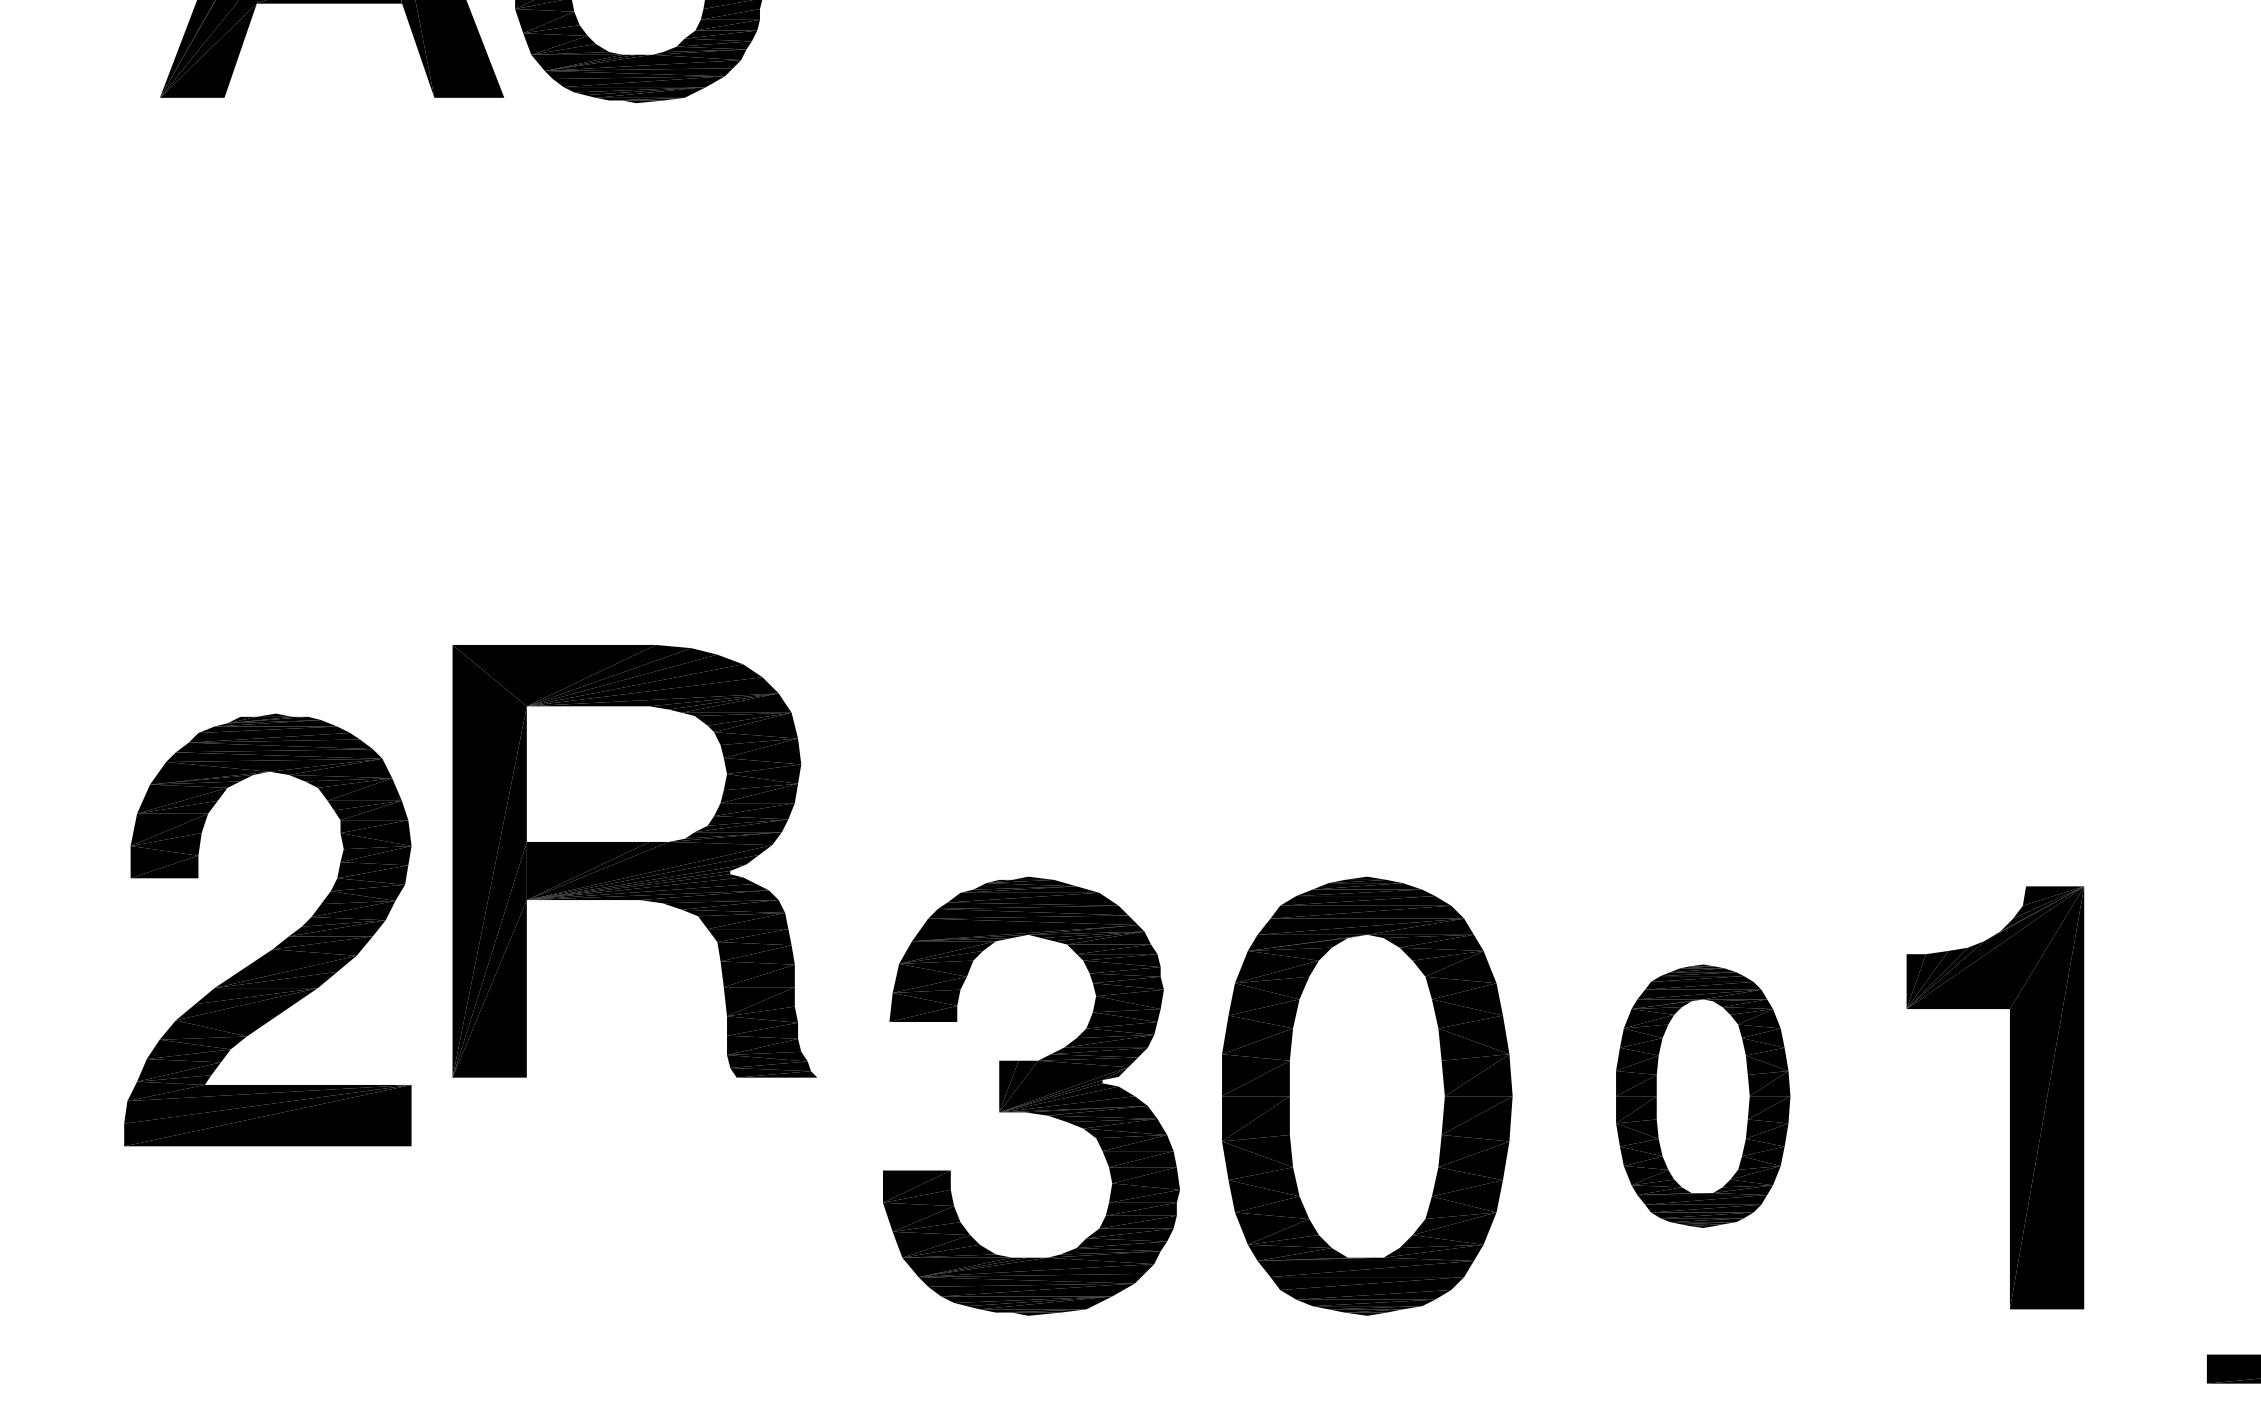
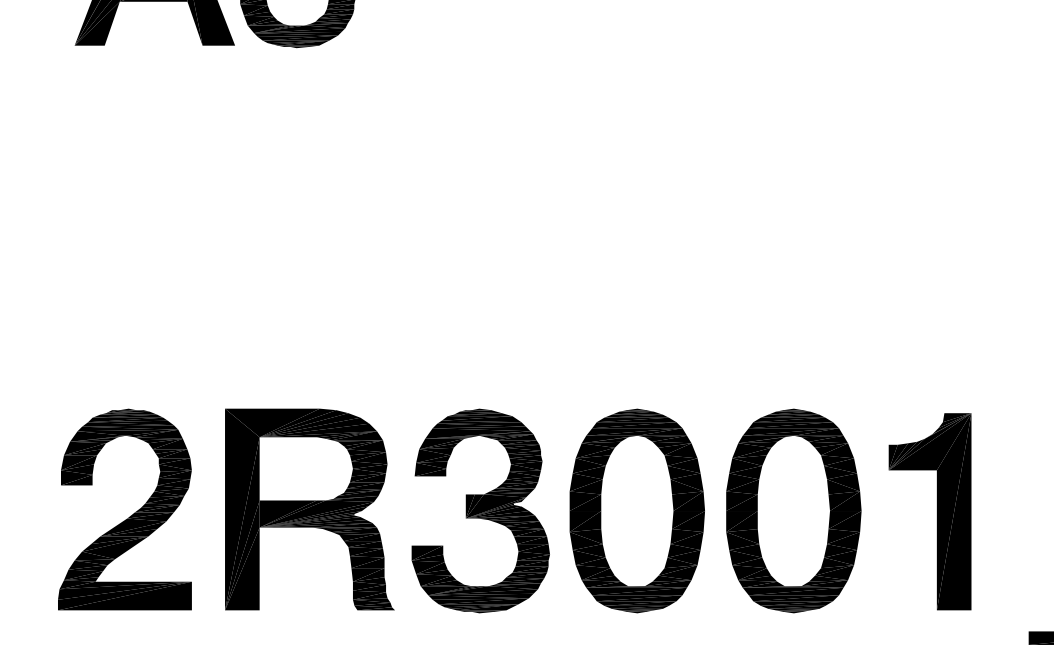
part: (633, 861) -> (309, 509), moved
part: (279, 942) -> (130, 515), moved
part: (1702, 1095) -> (793, 510), size x1.67

